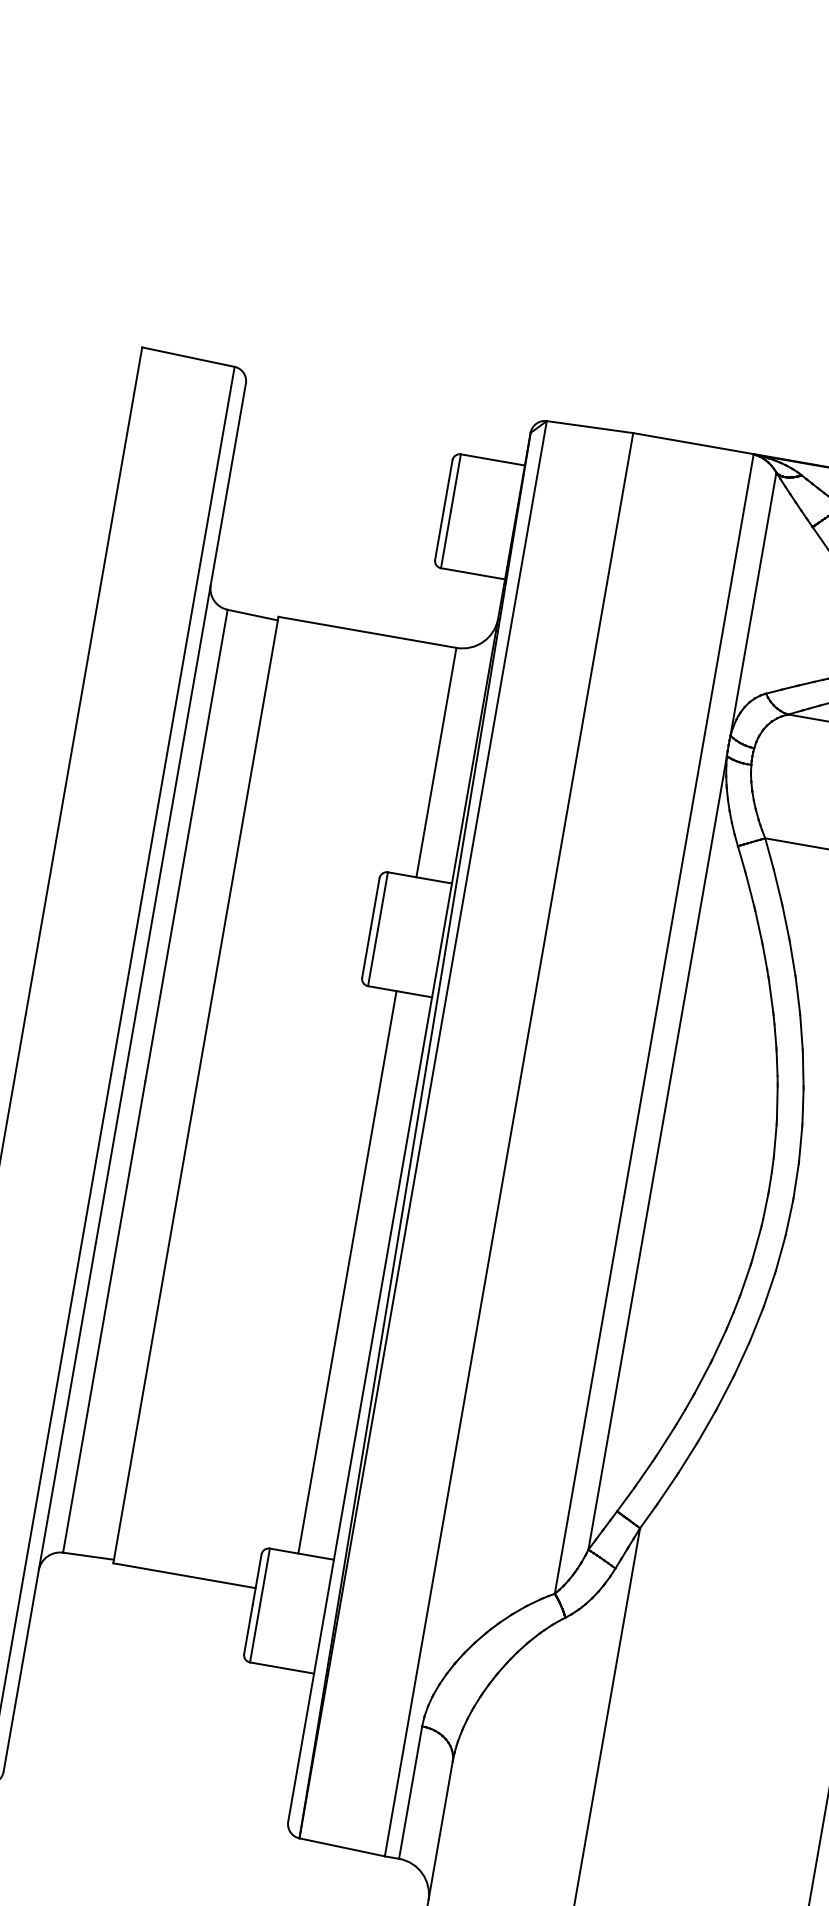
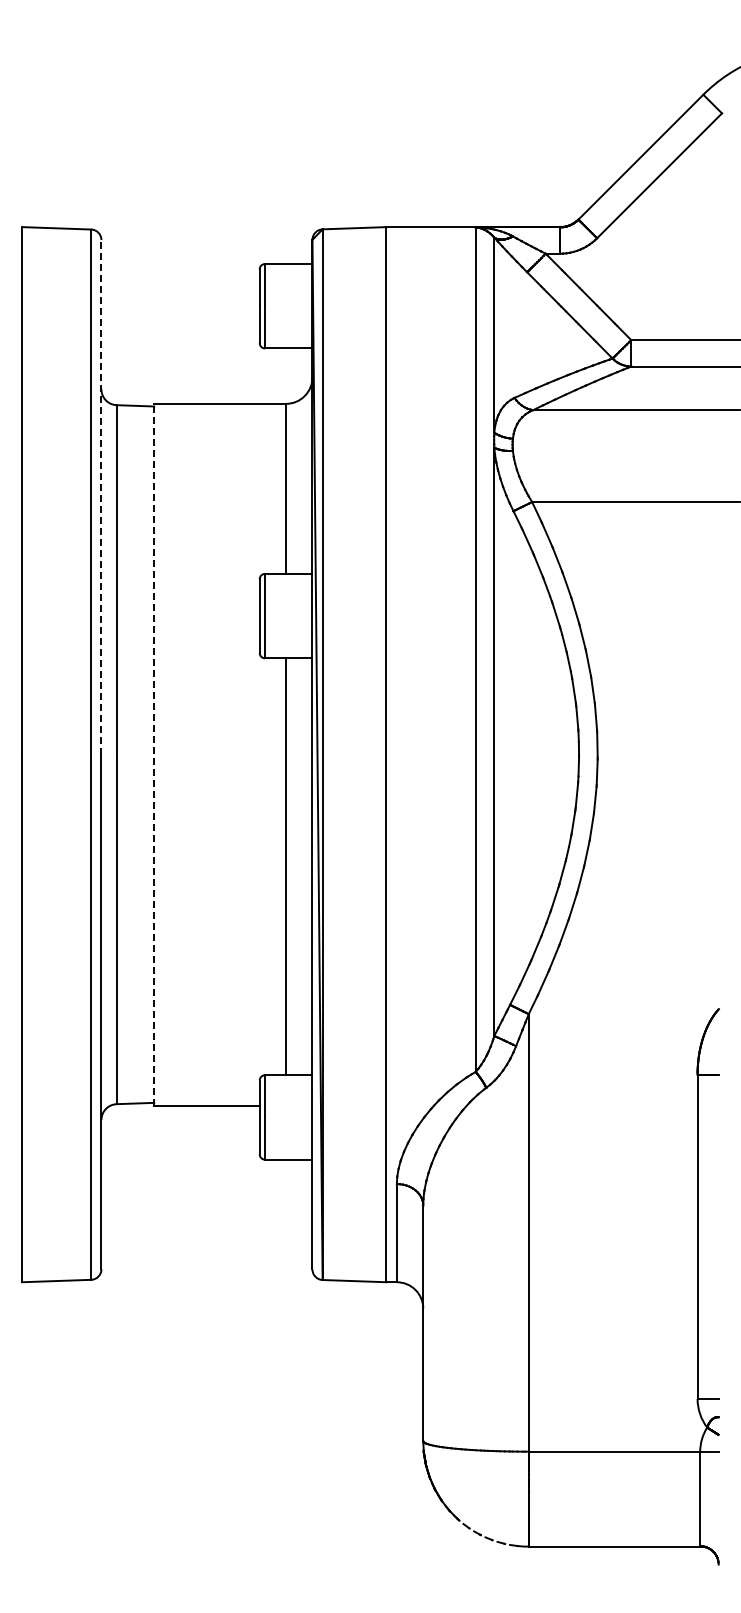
line: (185, 729) -> (101, 496), solid -> dashed
line: (196, 1089) -> (154, 754), solid -> dashed

